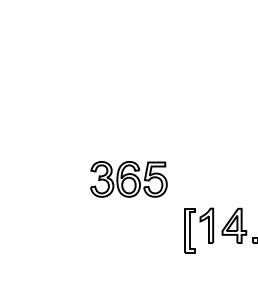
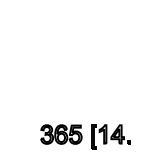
part: (129, 179) -> (61, 134), moved

